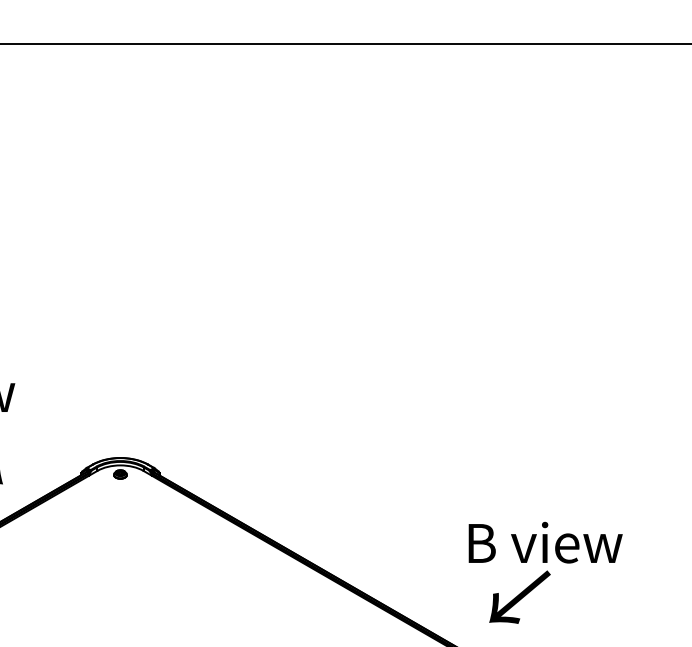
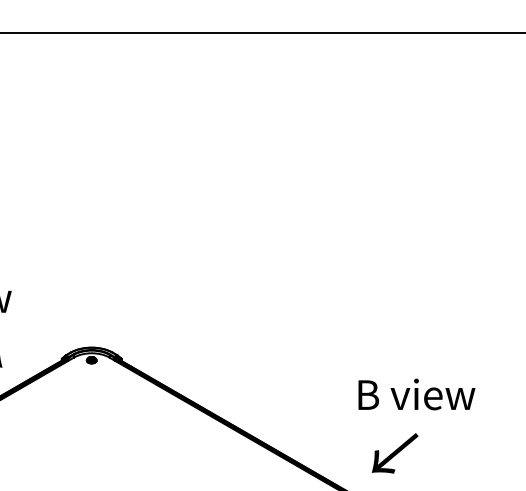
text: (545, 542) -> (416, 394), moved

